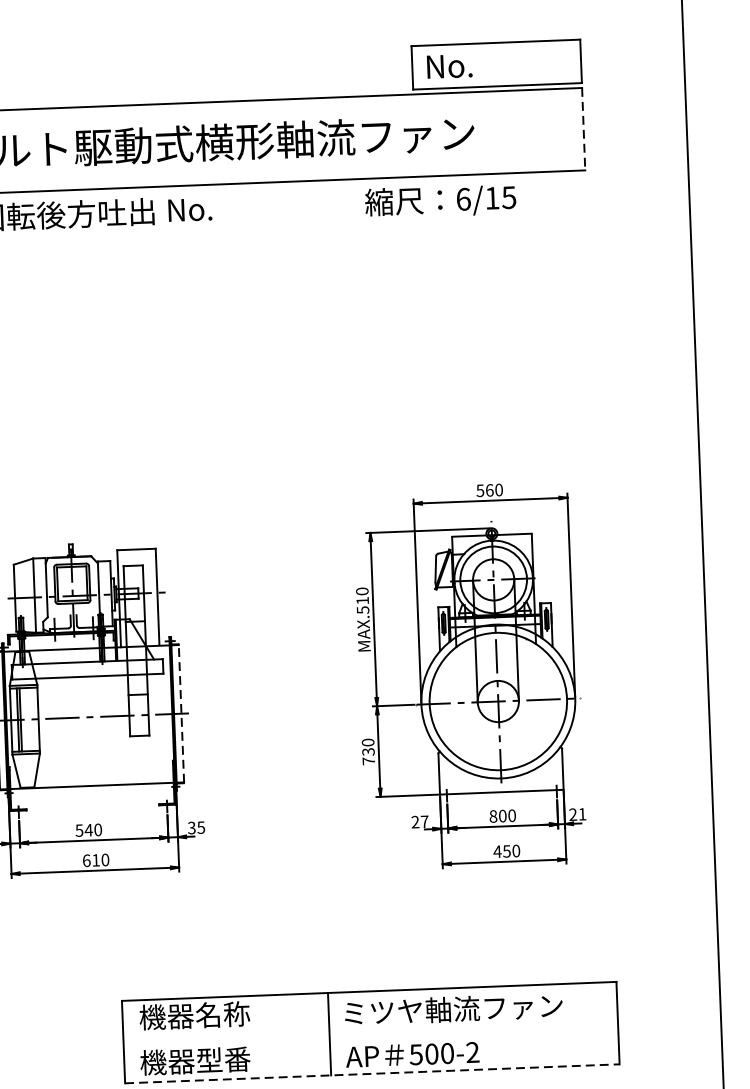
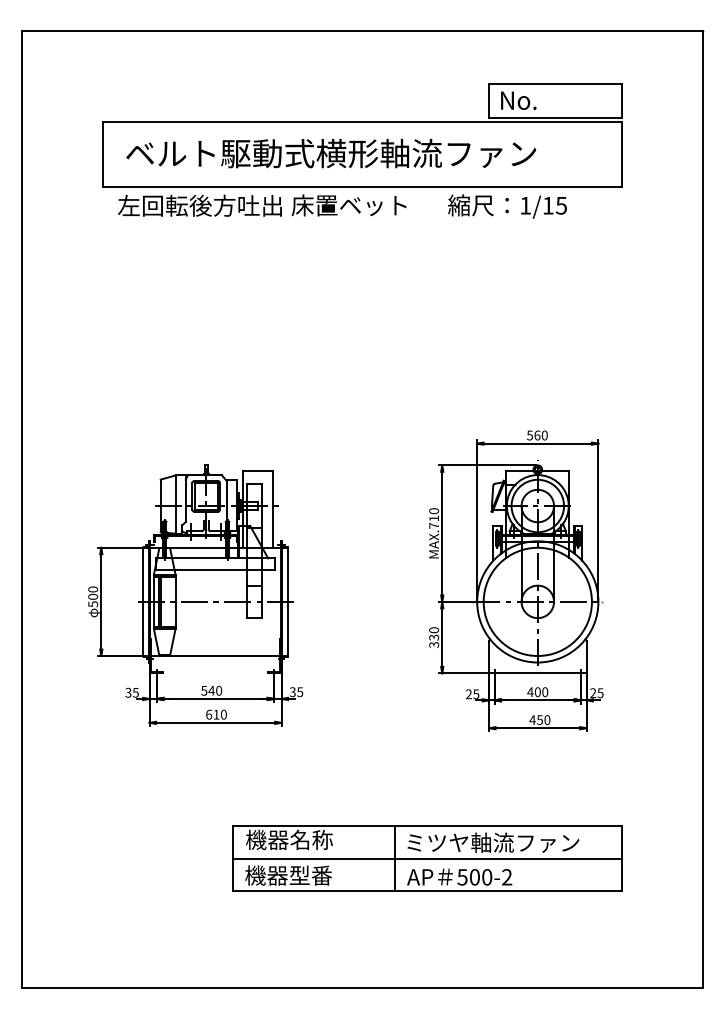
line: (584, 129) -> (622, 154), dashed -> solid
text: (463, 199) -> (525, 205), 6/15 -> 1/15
text: (238, 207) -> (348, 205), No. -> 床置ベット
text: (363, 609) -> (434, 525), MAX.510 -> MAX.710
line: (181, 713) -> (288, 601), dashed -> solid
text: (369, 760) -> (434, 644), 730 -> 330
text: (582, 814) -> (600, 693), 21 -> 25
text: (493, 816) -> (530, 692), 800 -> 400
text: (424, 820) -> (476, 693), 27 -> 25
line: (370, 1032) -> (427, 858), added
line: (372, 1074) -> (427, 891), dashed -> solid

